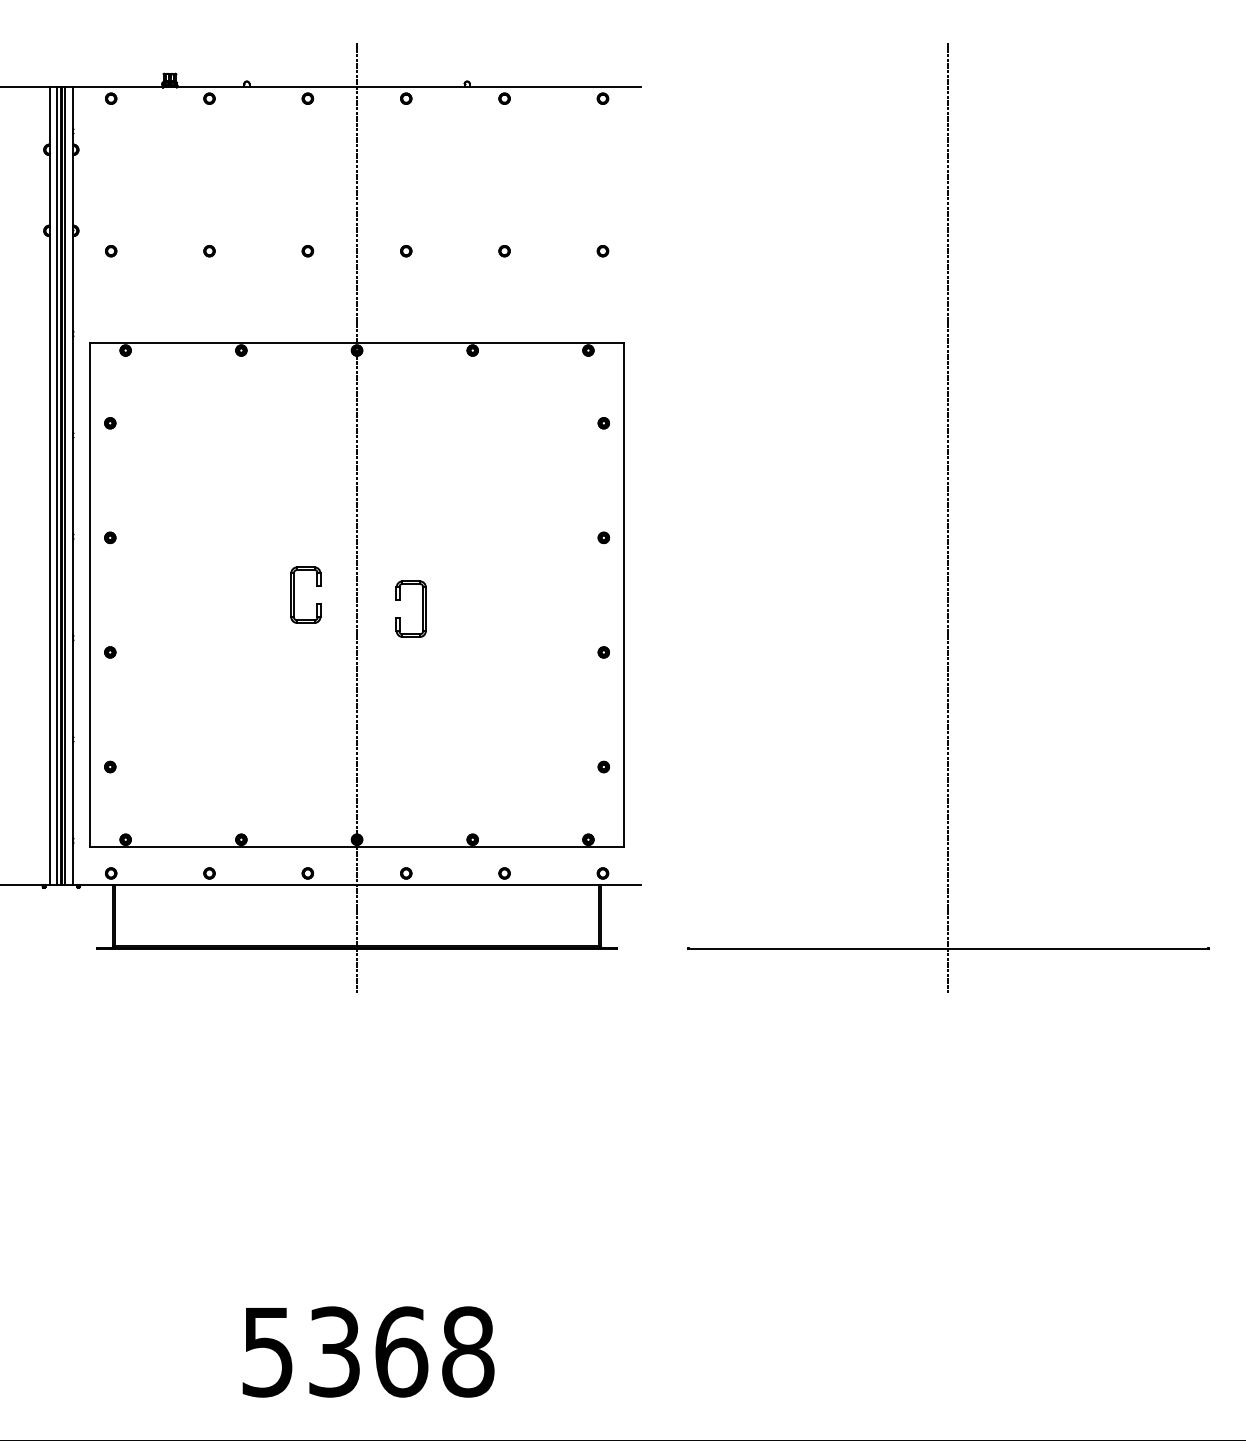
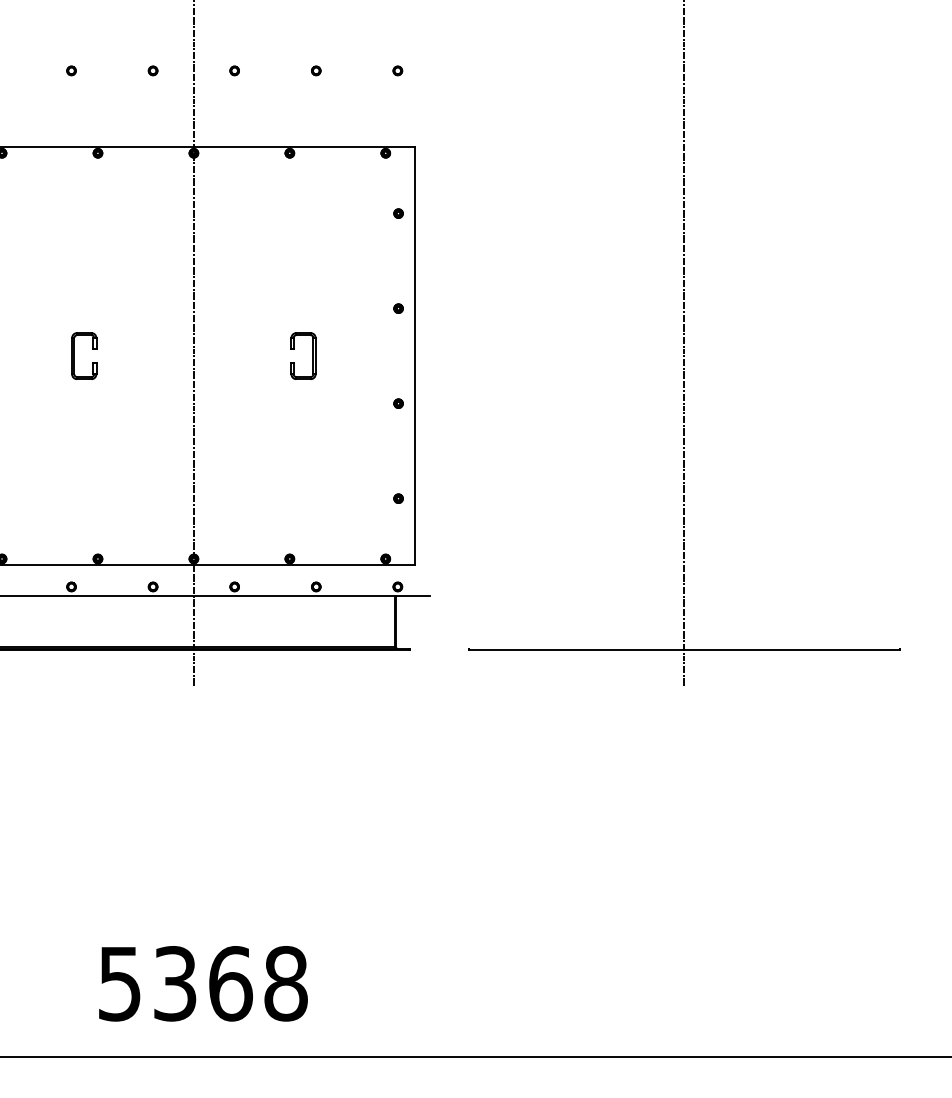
part: (294, 594) -> (74, 355), moved
part: (422, 608) -> (312, 355), moved

